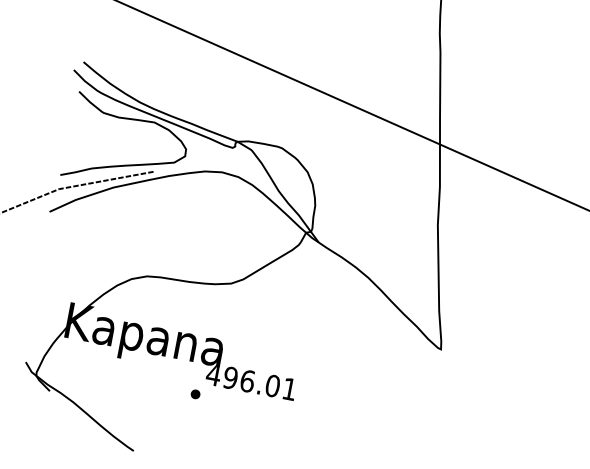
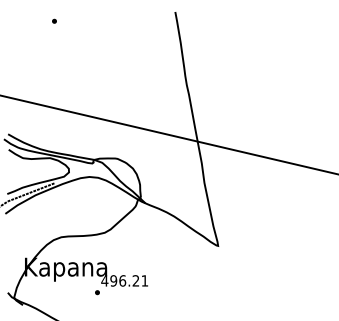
text: (271, 385) -> (135, 280), 496.01 -> 496.21

